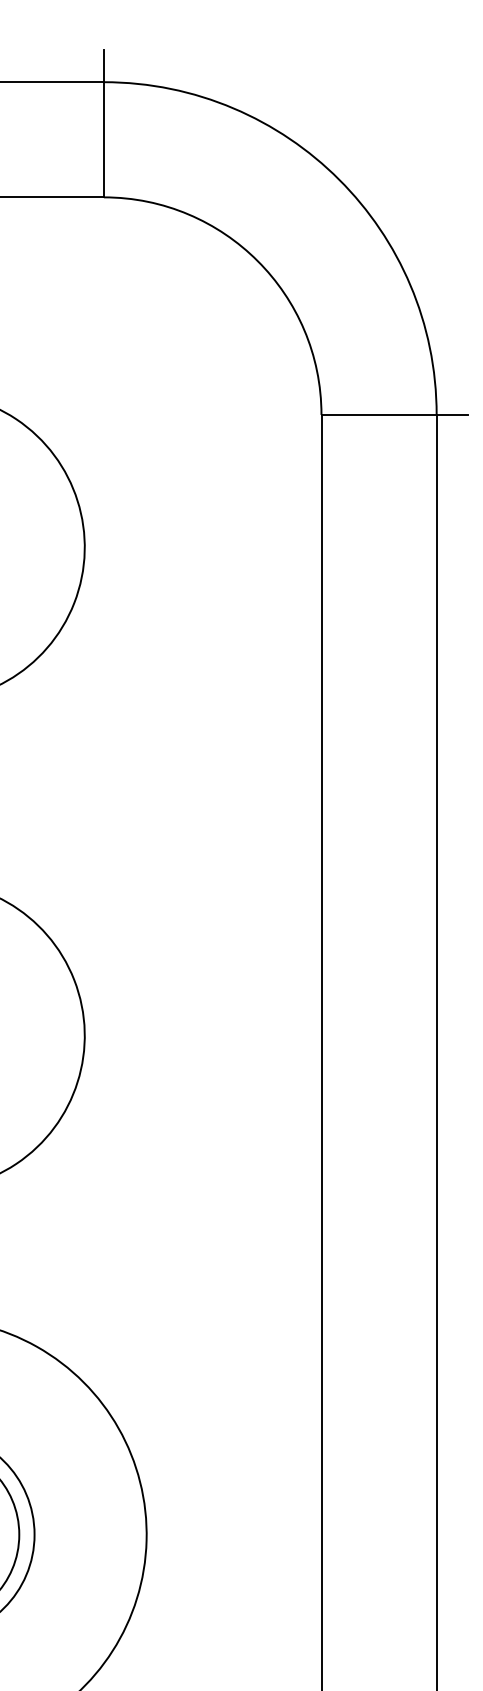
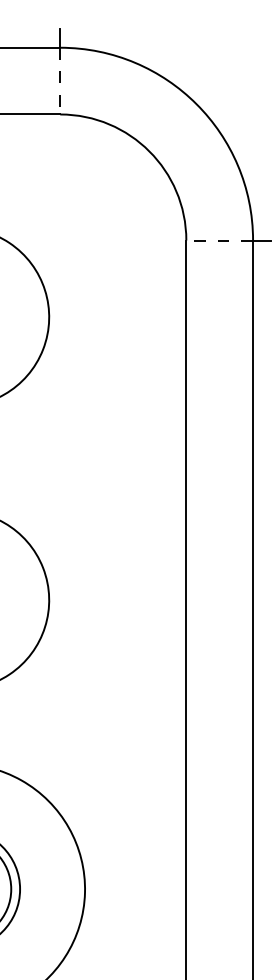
line: (104, 140) -> (60, 81), solid -> dashed
line: (378, 414) -> (219, 240), solid -> dashed

